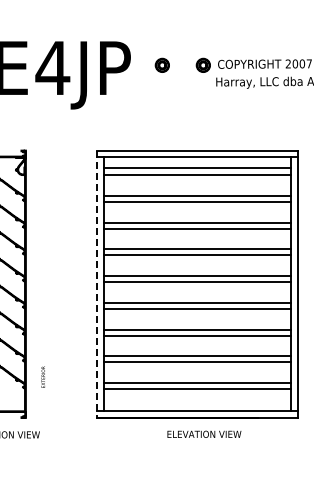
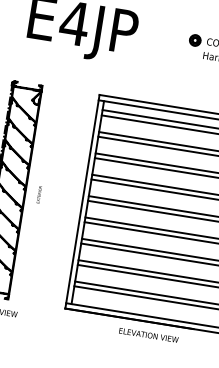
part: (161, 64) -> (161, 34), removed
line: (97, 284) -> (82, 201), dashed -> solid
text: (42, 376) -> (38, 194), moved

